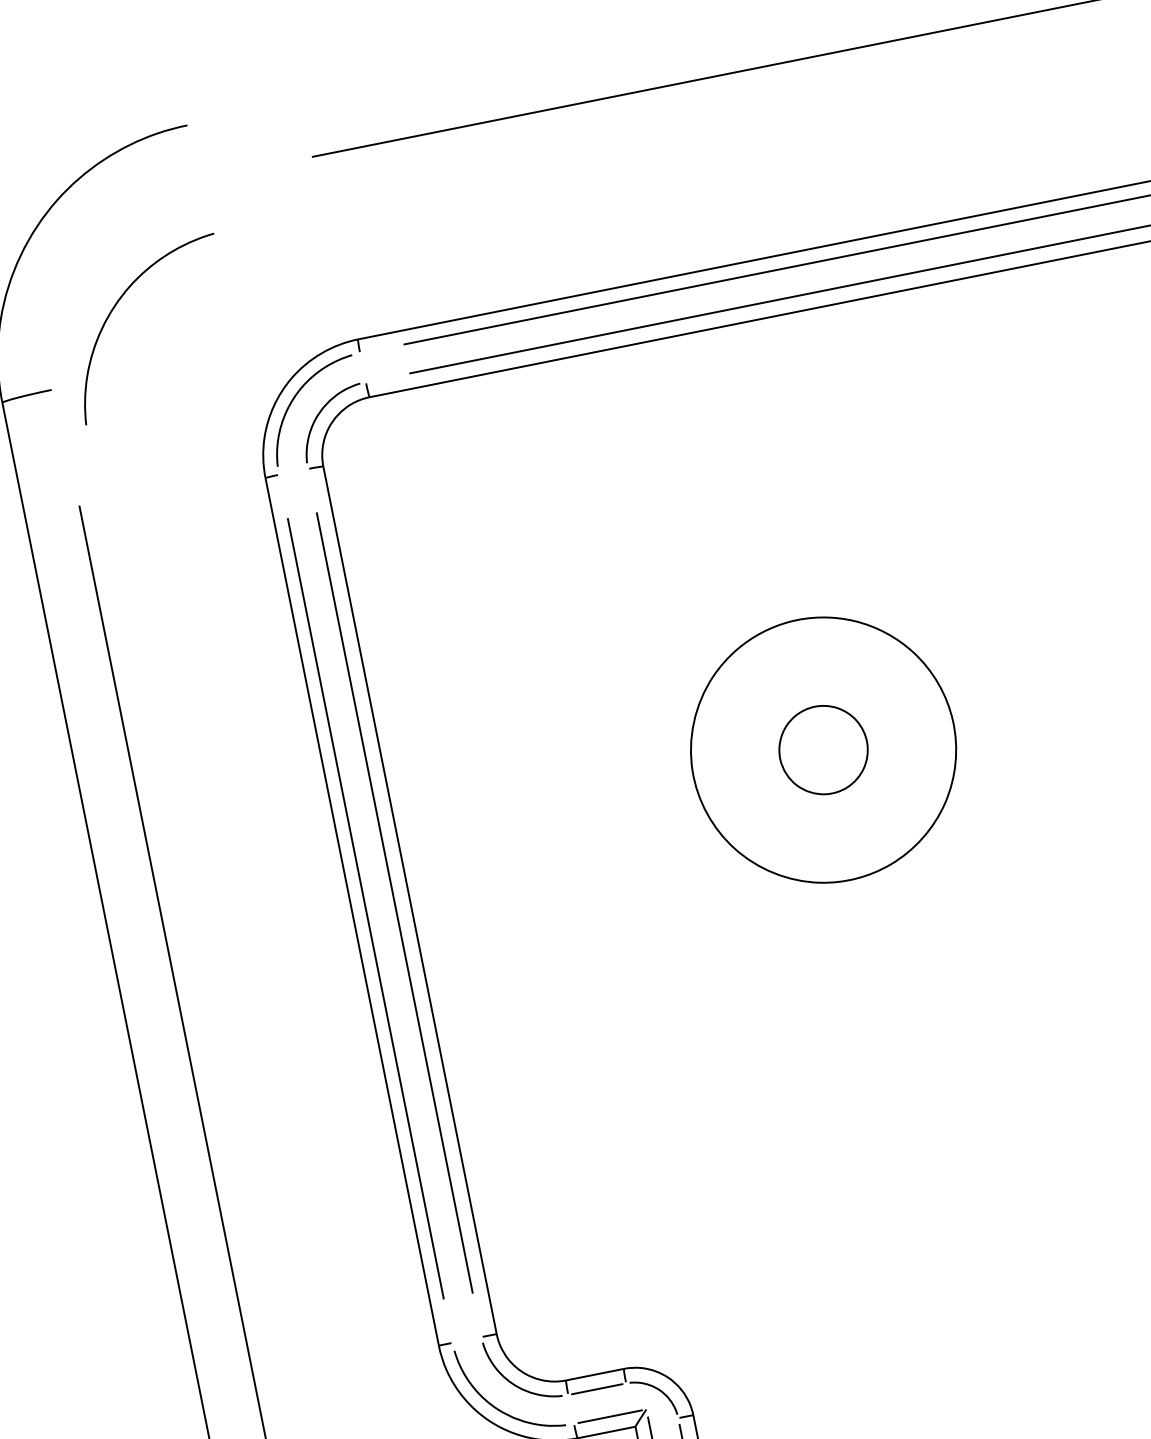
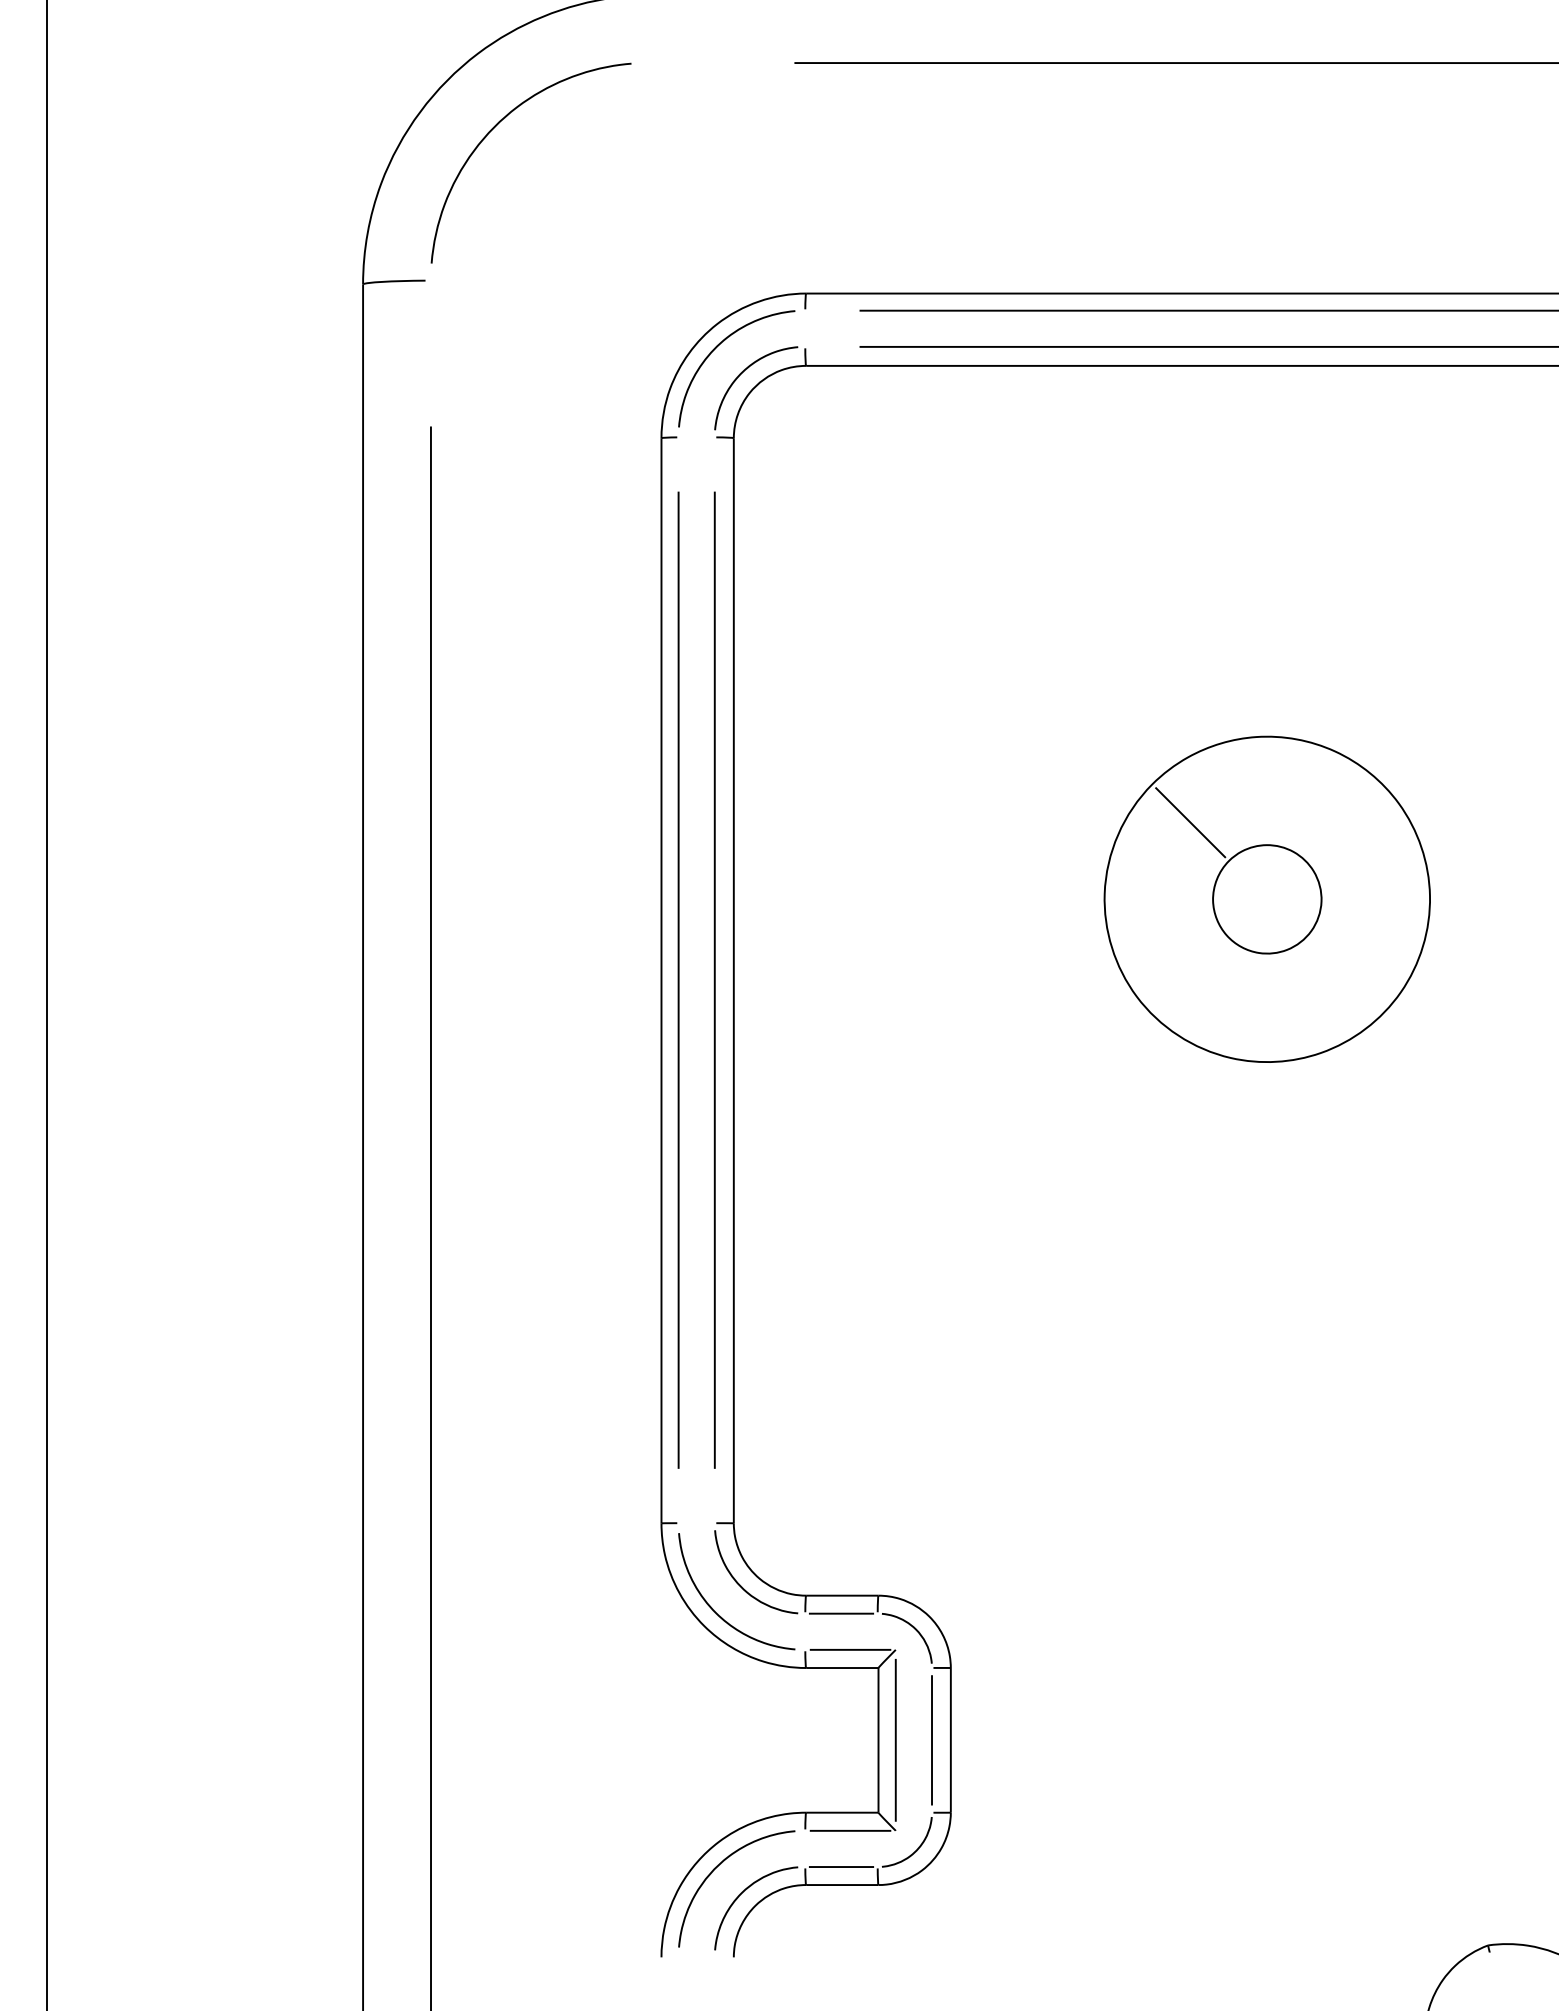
curve: (115, 306) -> (495, 127), moved
line: (749, 700) -> (1190, 822), added

